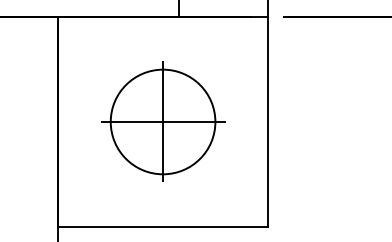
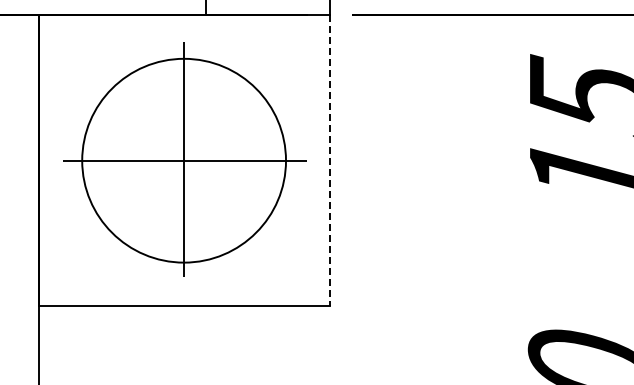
part: (163, 121) -> (184, 159), size x1.4
line: (267, 121) -> (329, 160), solid -> dashed

